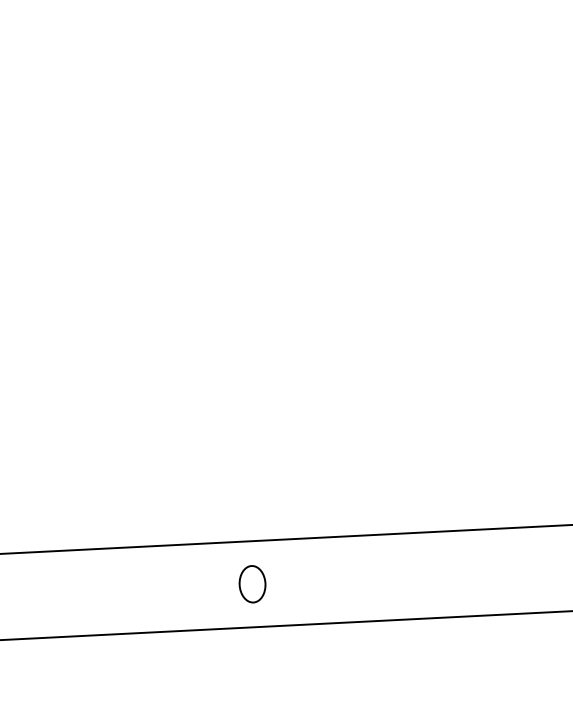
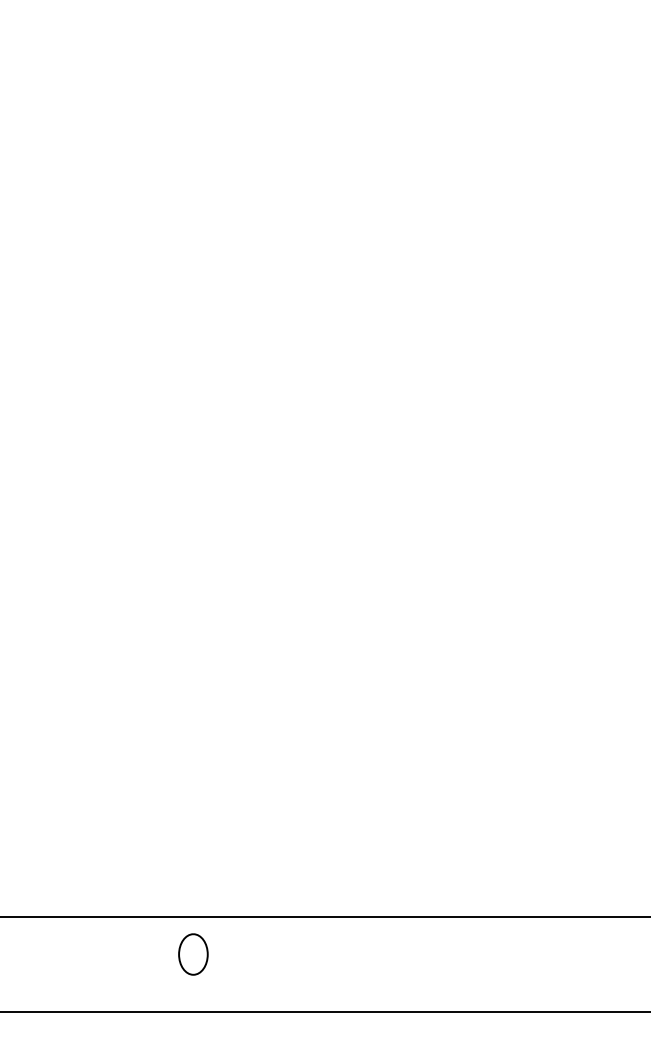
part: (252, 584) -> (193, 954), moved

